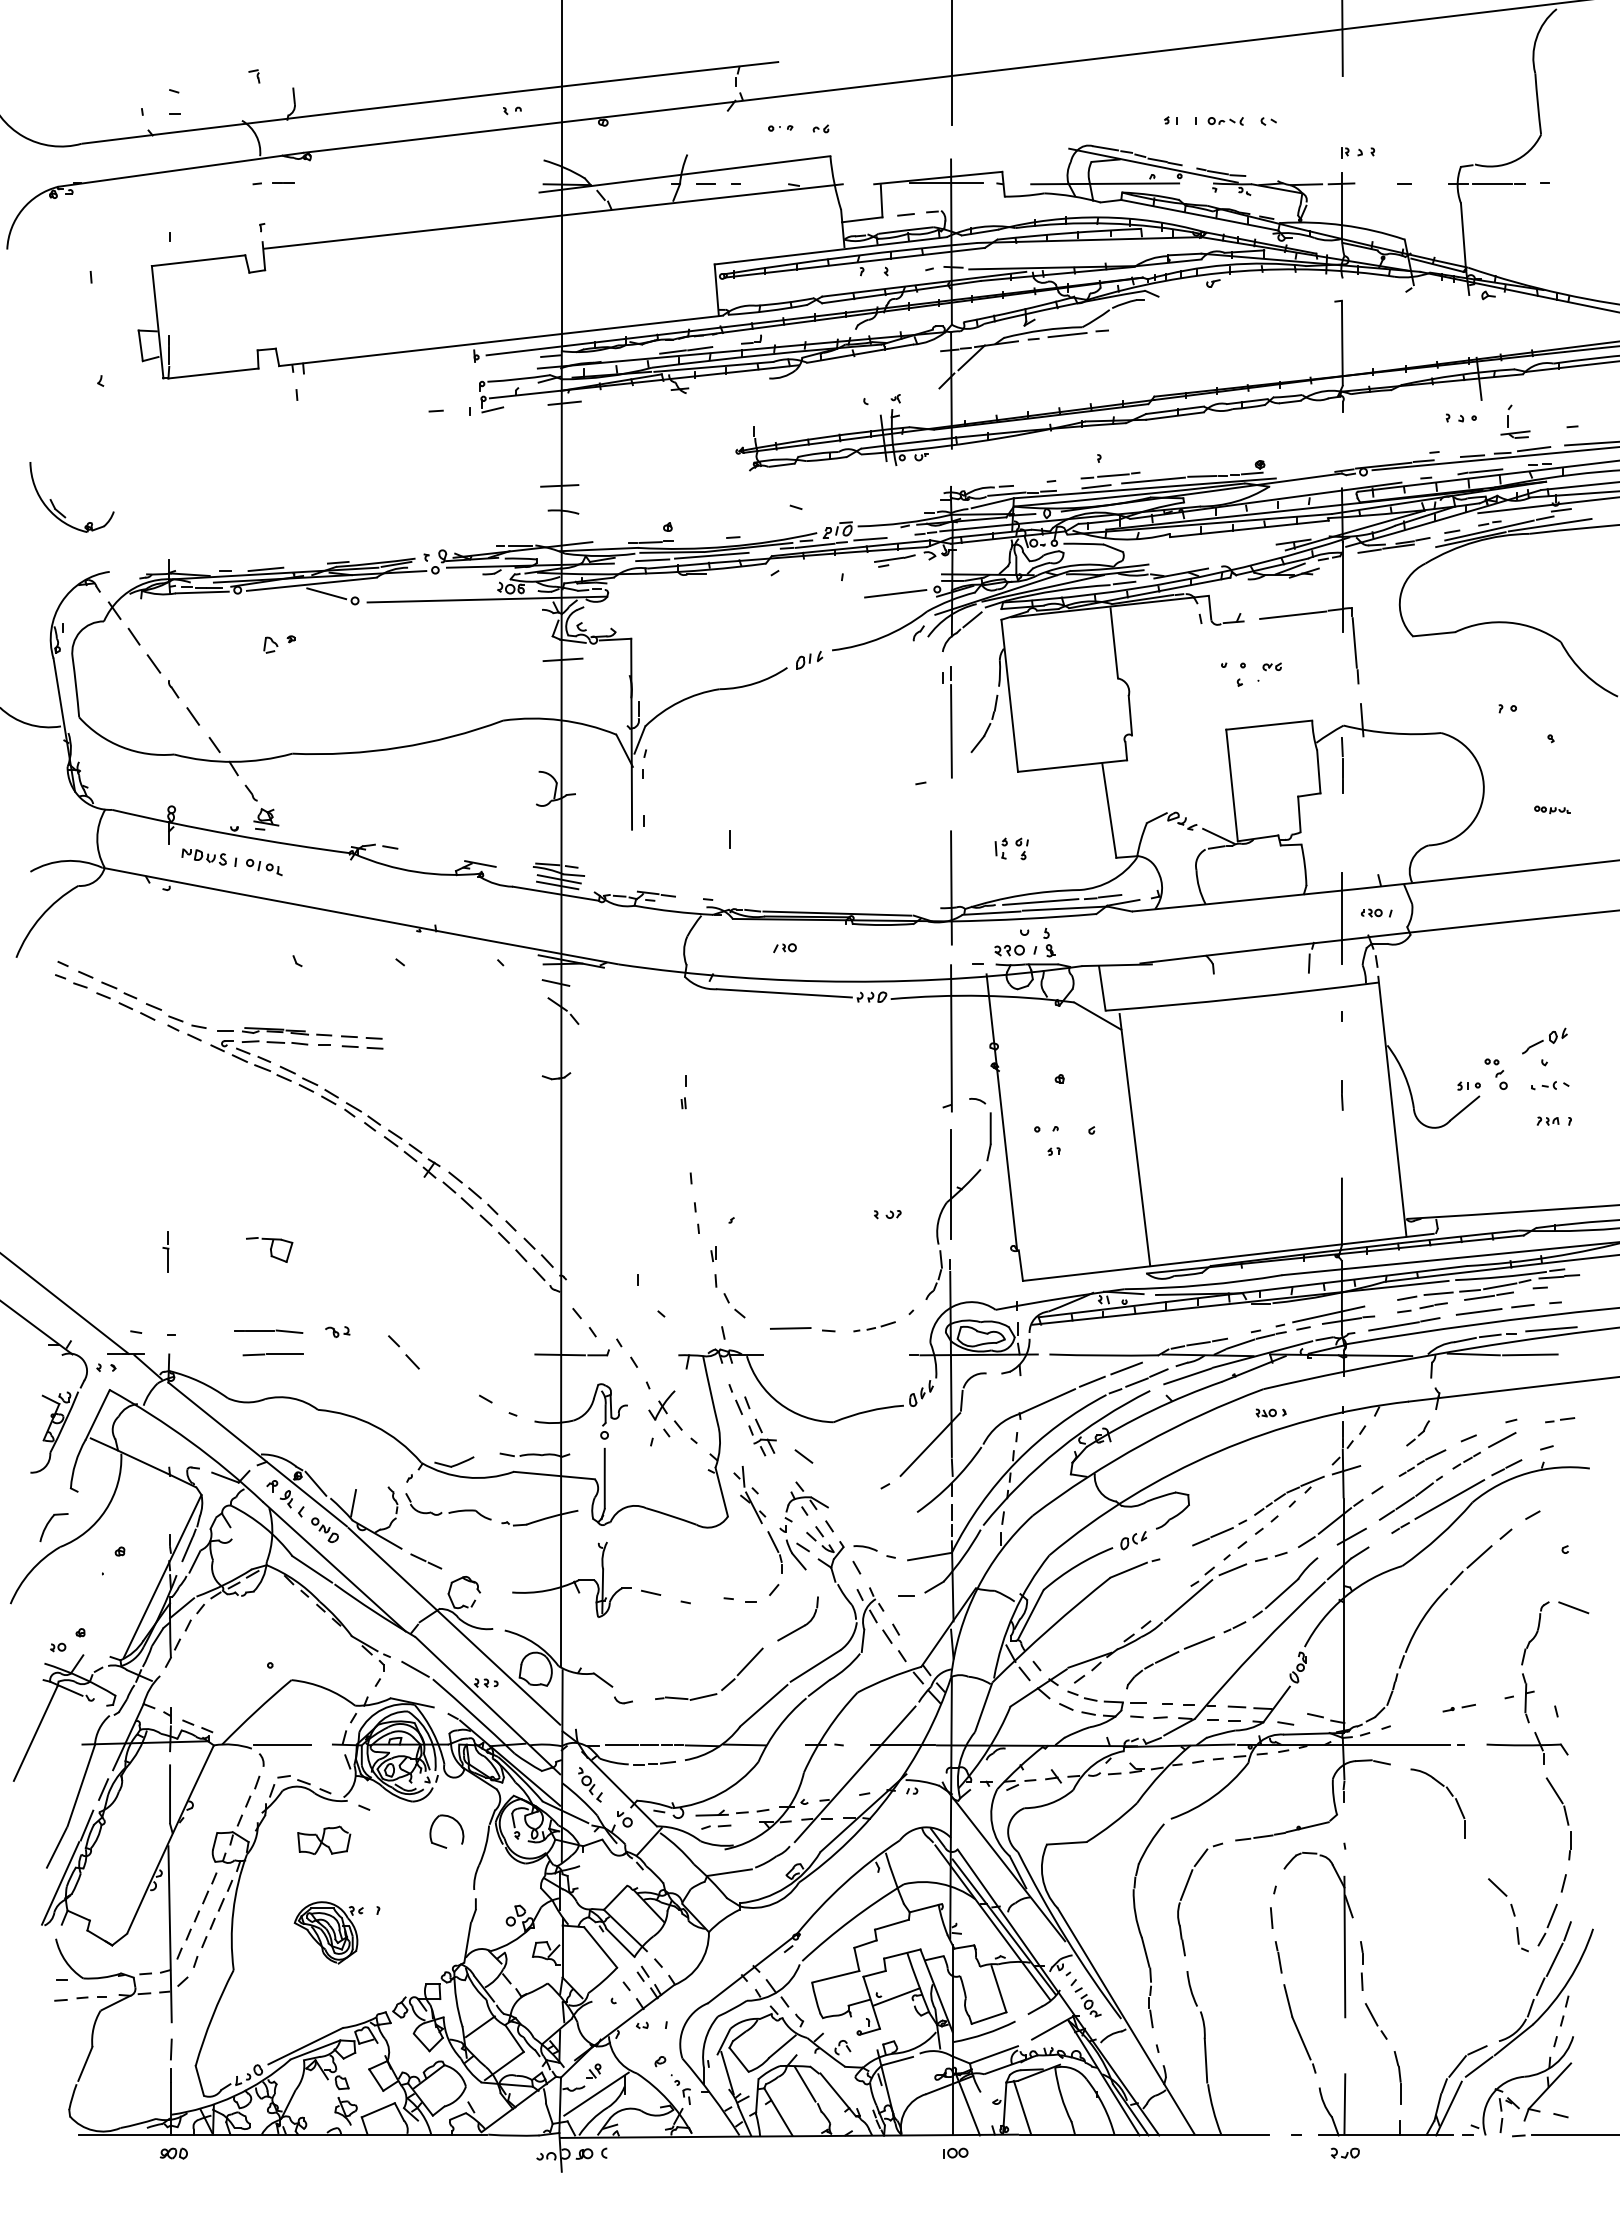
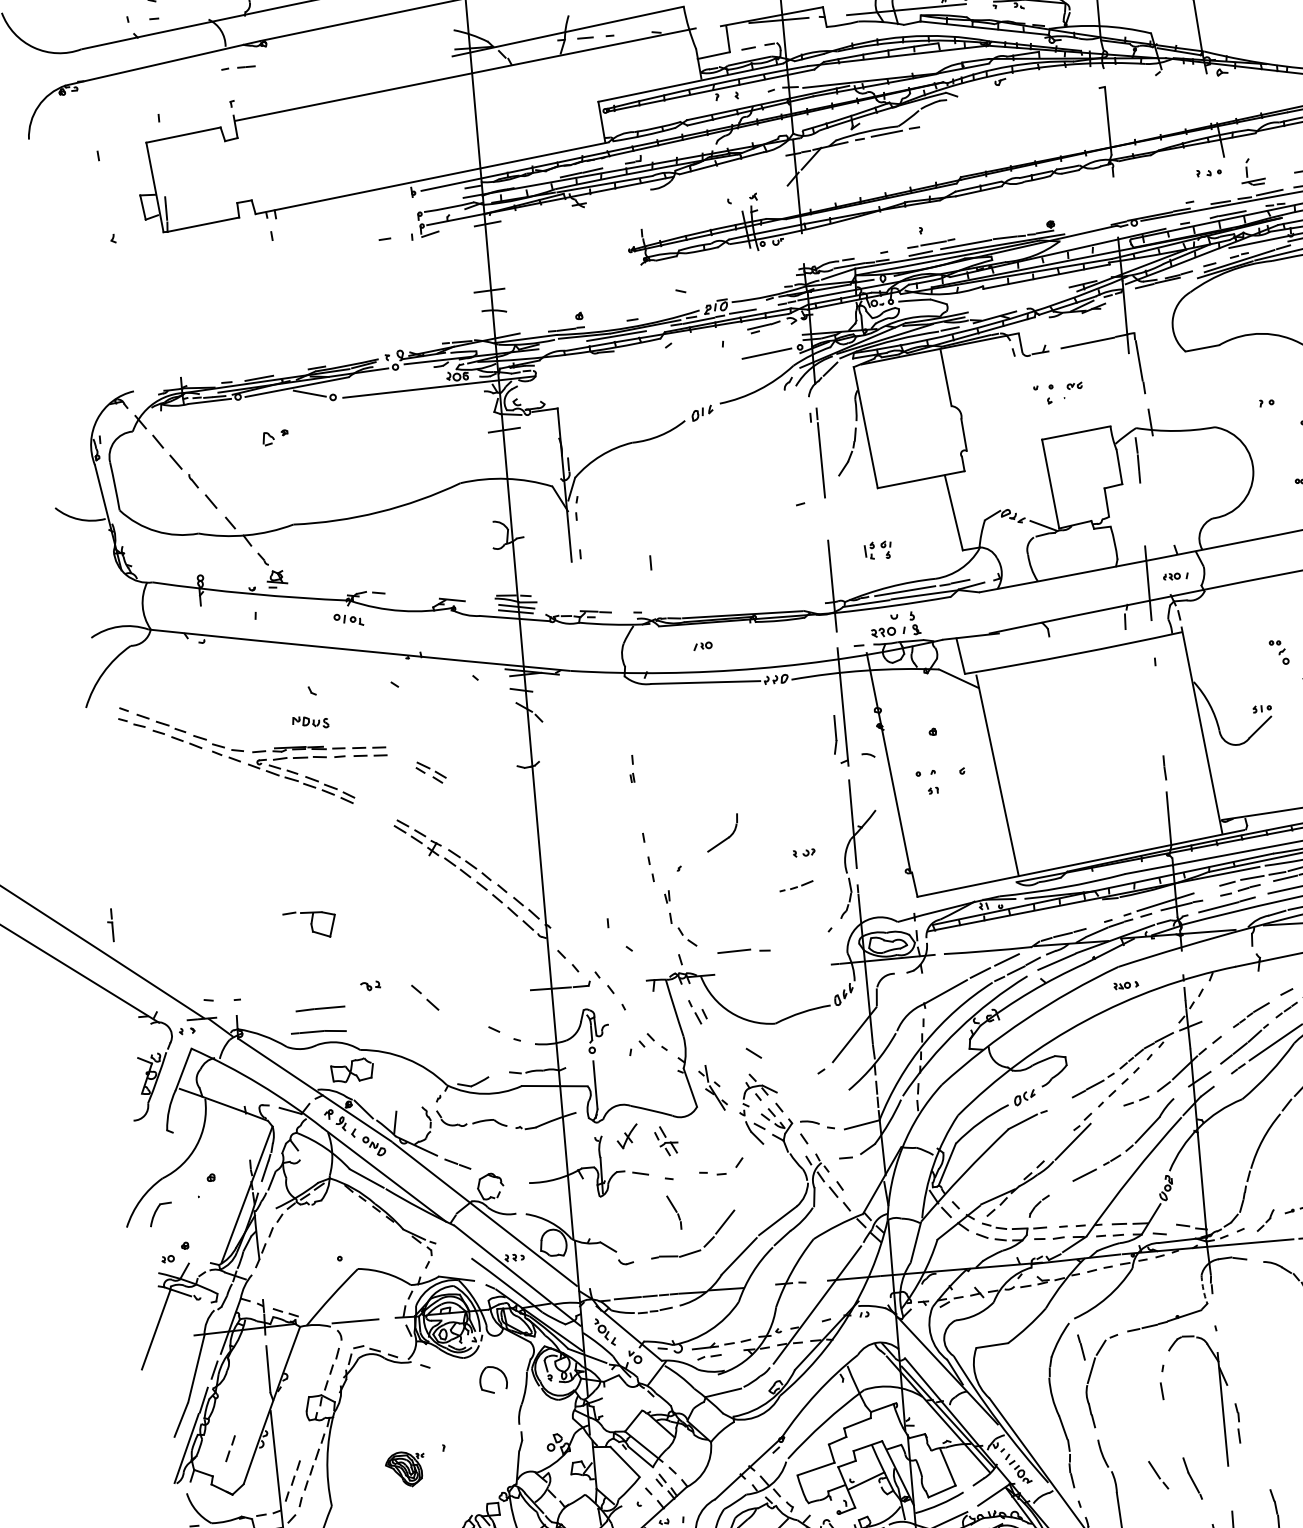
part: (62, 513) -> (91, 347), removed
line: (652, 560) -> (569, 344), removed
part: (203, 856) -> (310, 722), moved
part: (264, 867) -> (348, 619), moved
part: (1495, 1073) -> (1278, 651), moved
line: (1342, 1095) -> (1164, 767), moved
part: (362, 1116) -> (431, 772), moved
part: (988, 1136) -> (834, 734), moved
part: (269, 1249) -> (309, 924), size x1.4
part: (165, 1251) -> (110, 925), moved
part: (874, 1326) -> (796, 886), moved
part: (268, 1331) -> (318, 1032), moved
part: (661, 1405) -> (627, 1136), moved
part: (1417, 1433) -> (1265, 1220), moved
part: (762, 1437) -> (666, 1141), moved
part: (53, 1527) -> (160, 1214), moved
part: (774, 1552) -> (673, 1212), moved
line: (1232, 1569) -> (1106, 1113), removed
line: (182, 1608) -> (265, 1219), removed
part: (800, 1626) -> (725, 838), moved
line: (1167, 1657) -> (1060, 1189), removed
line: (415, 1668) -> (456, 1250), removed
arc: (1333, 1797) -> (1203, 1290), solid -> dashed
part: (324, 1839) -> (352, 1069), moved
part: (209, 1888) -> (230, 1448), moved
part: (328, 1932) -> (405, 1469), size x0.7
line: (1278, 1957) -> (1081, 1347), moved
part: (1375, 2021) -> (1158, 1475), moved
part: (1299, 2028) -> (1192, 1478), size x0.6

